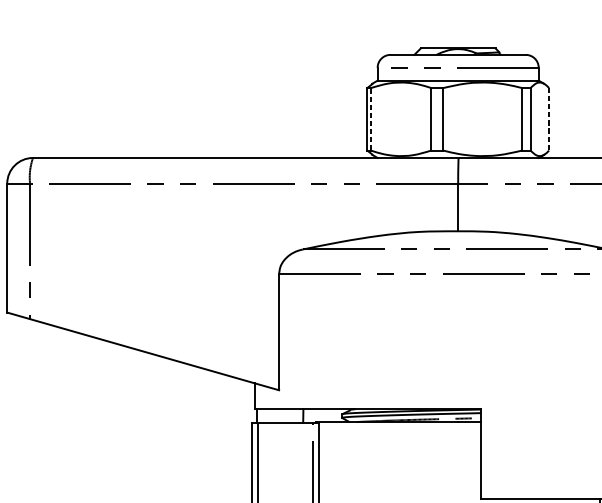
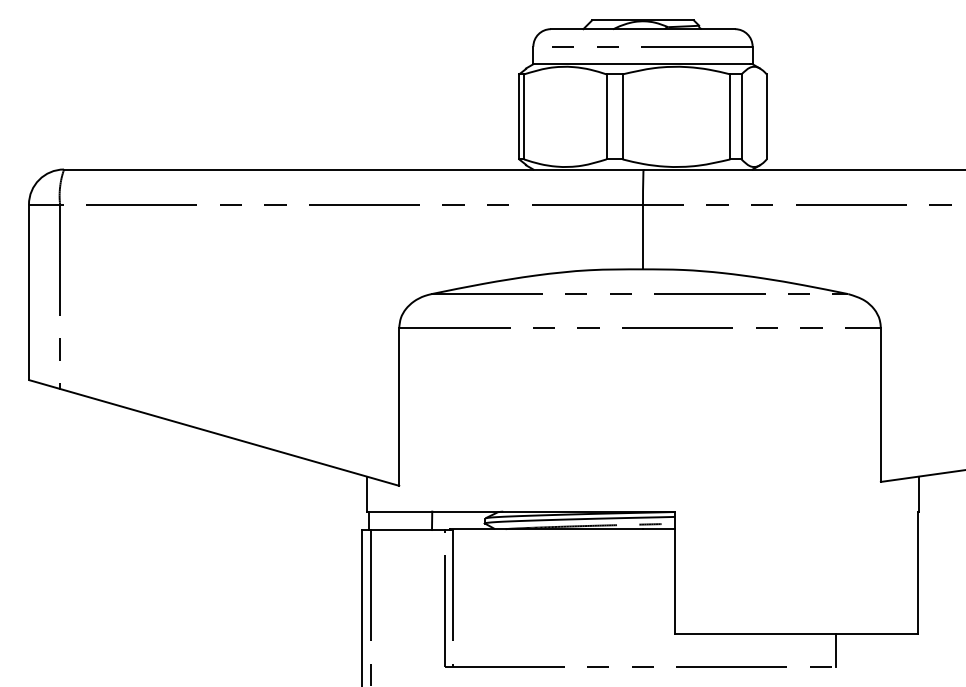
line: (371, 119) -> (524, 116), dashed -> solid
line: (548, 119) -> (766, 116), dashed -> solid

